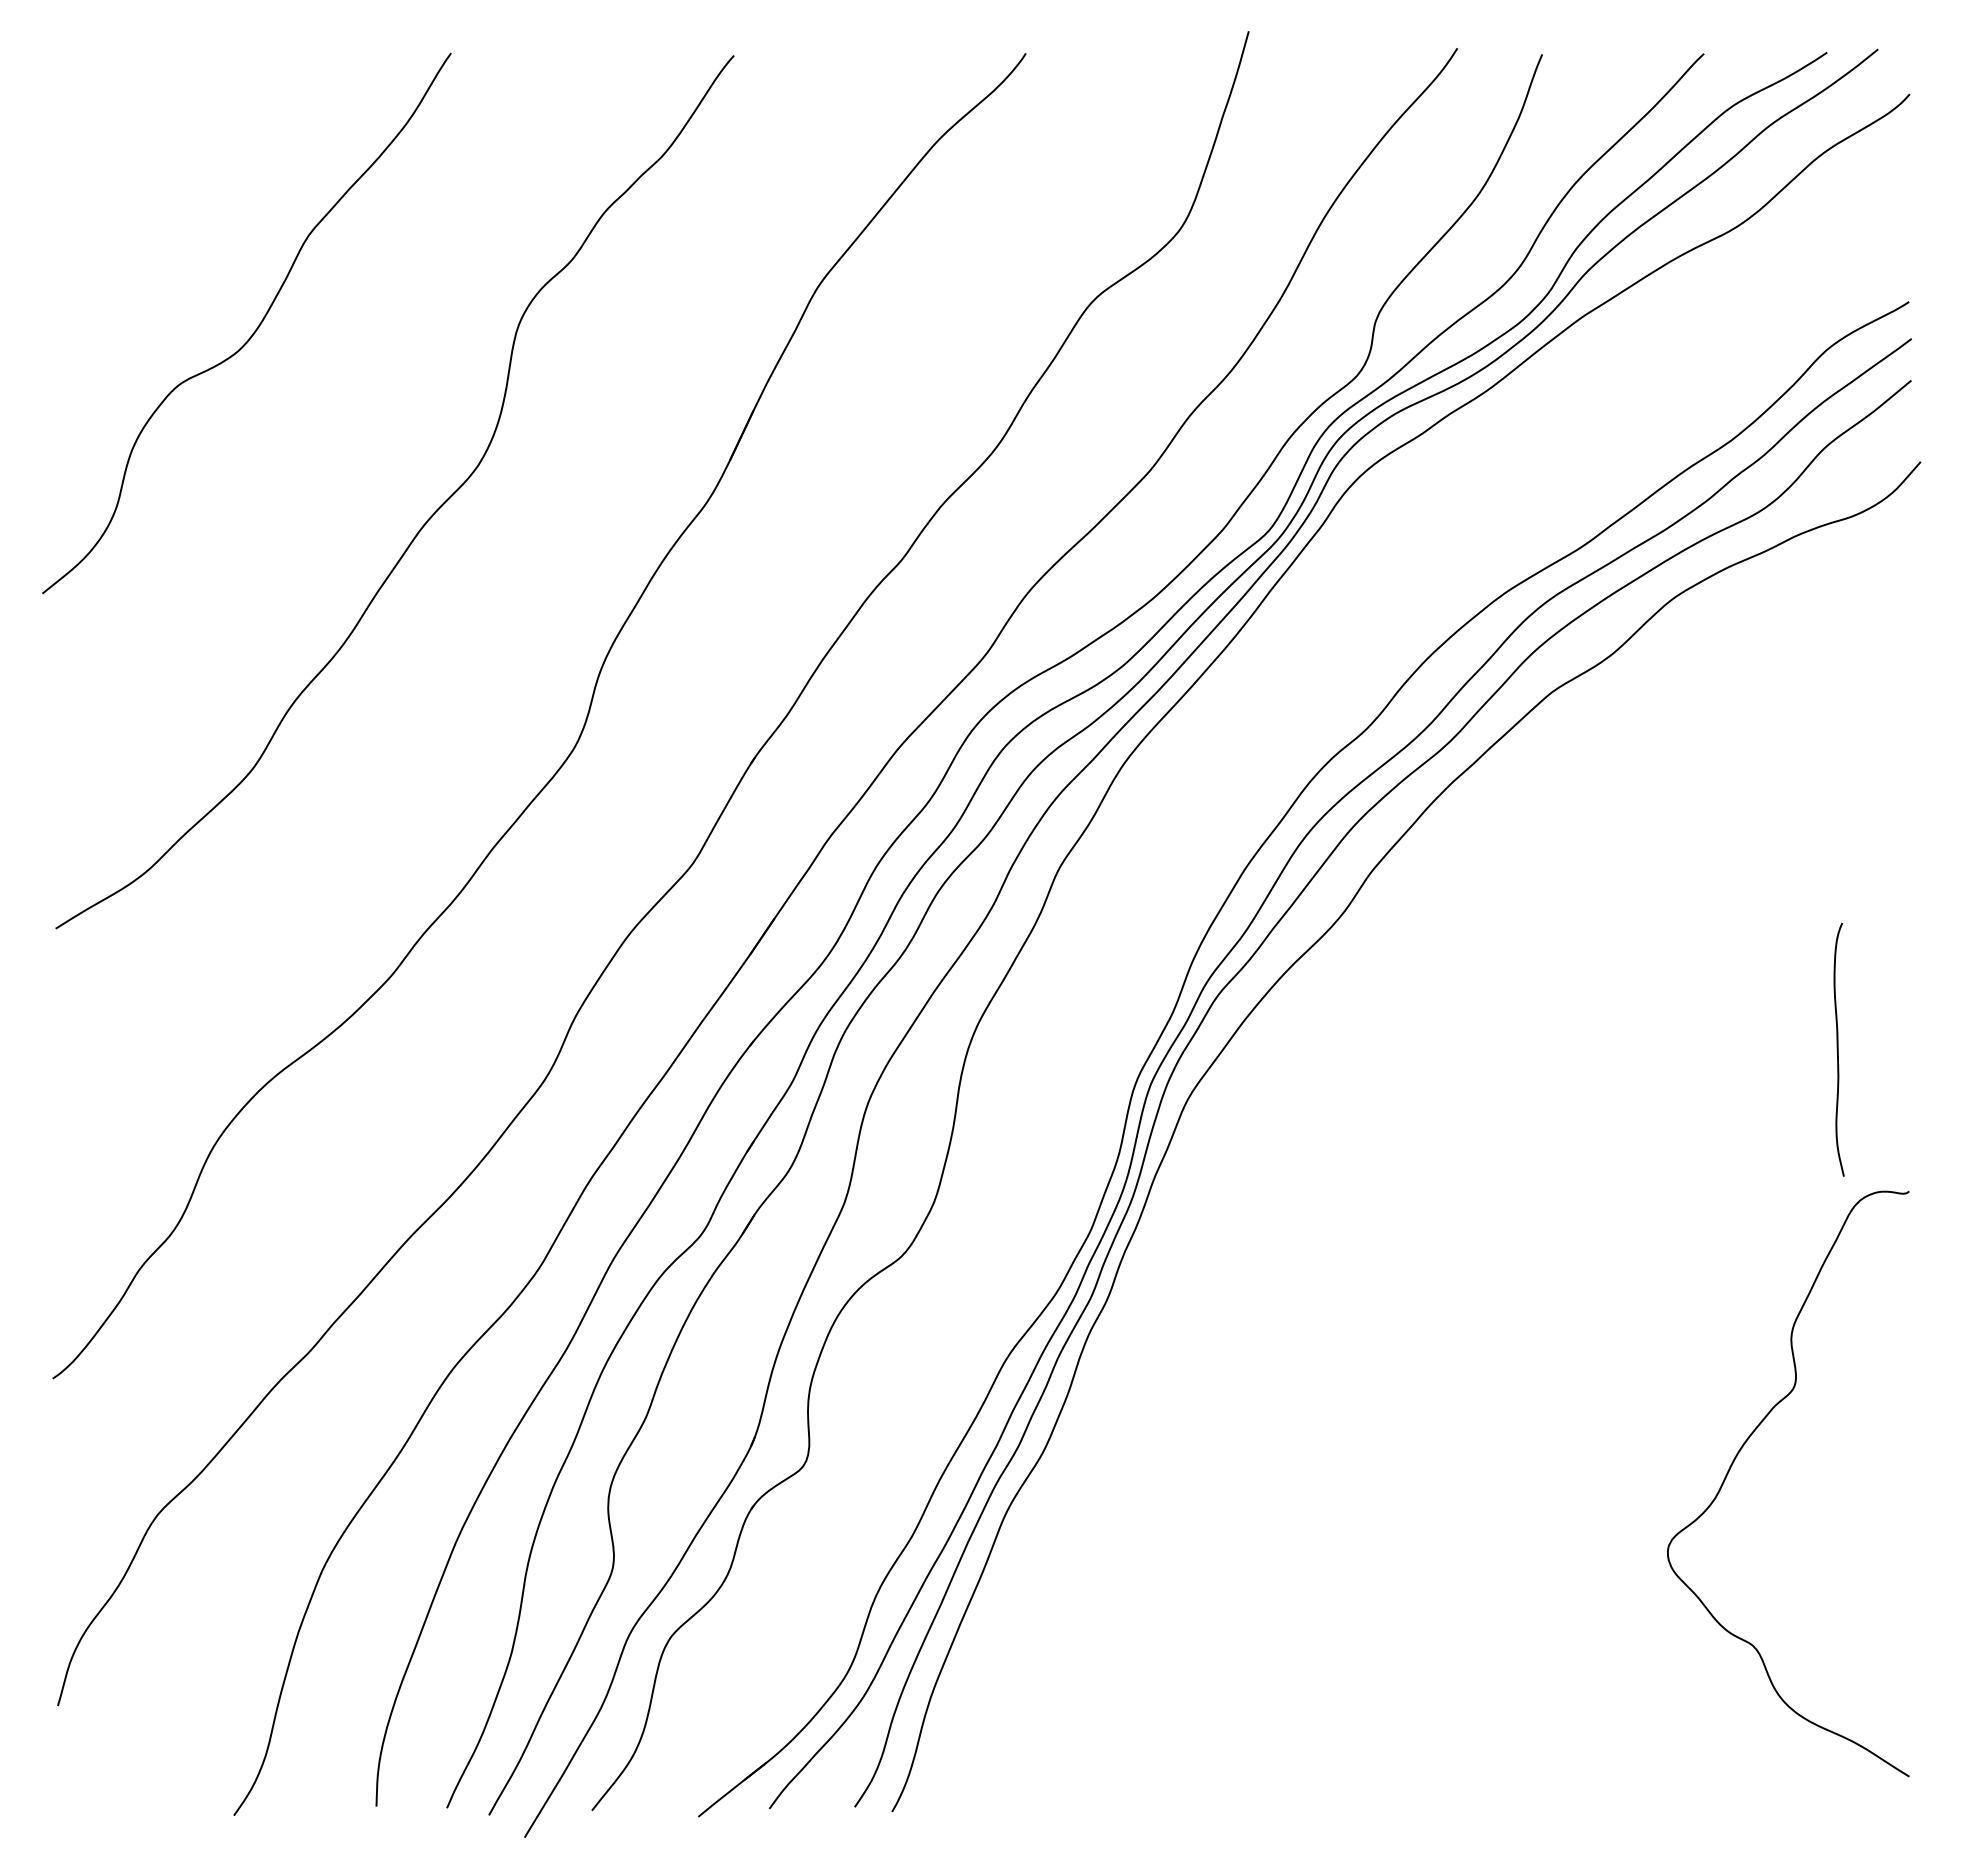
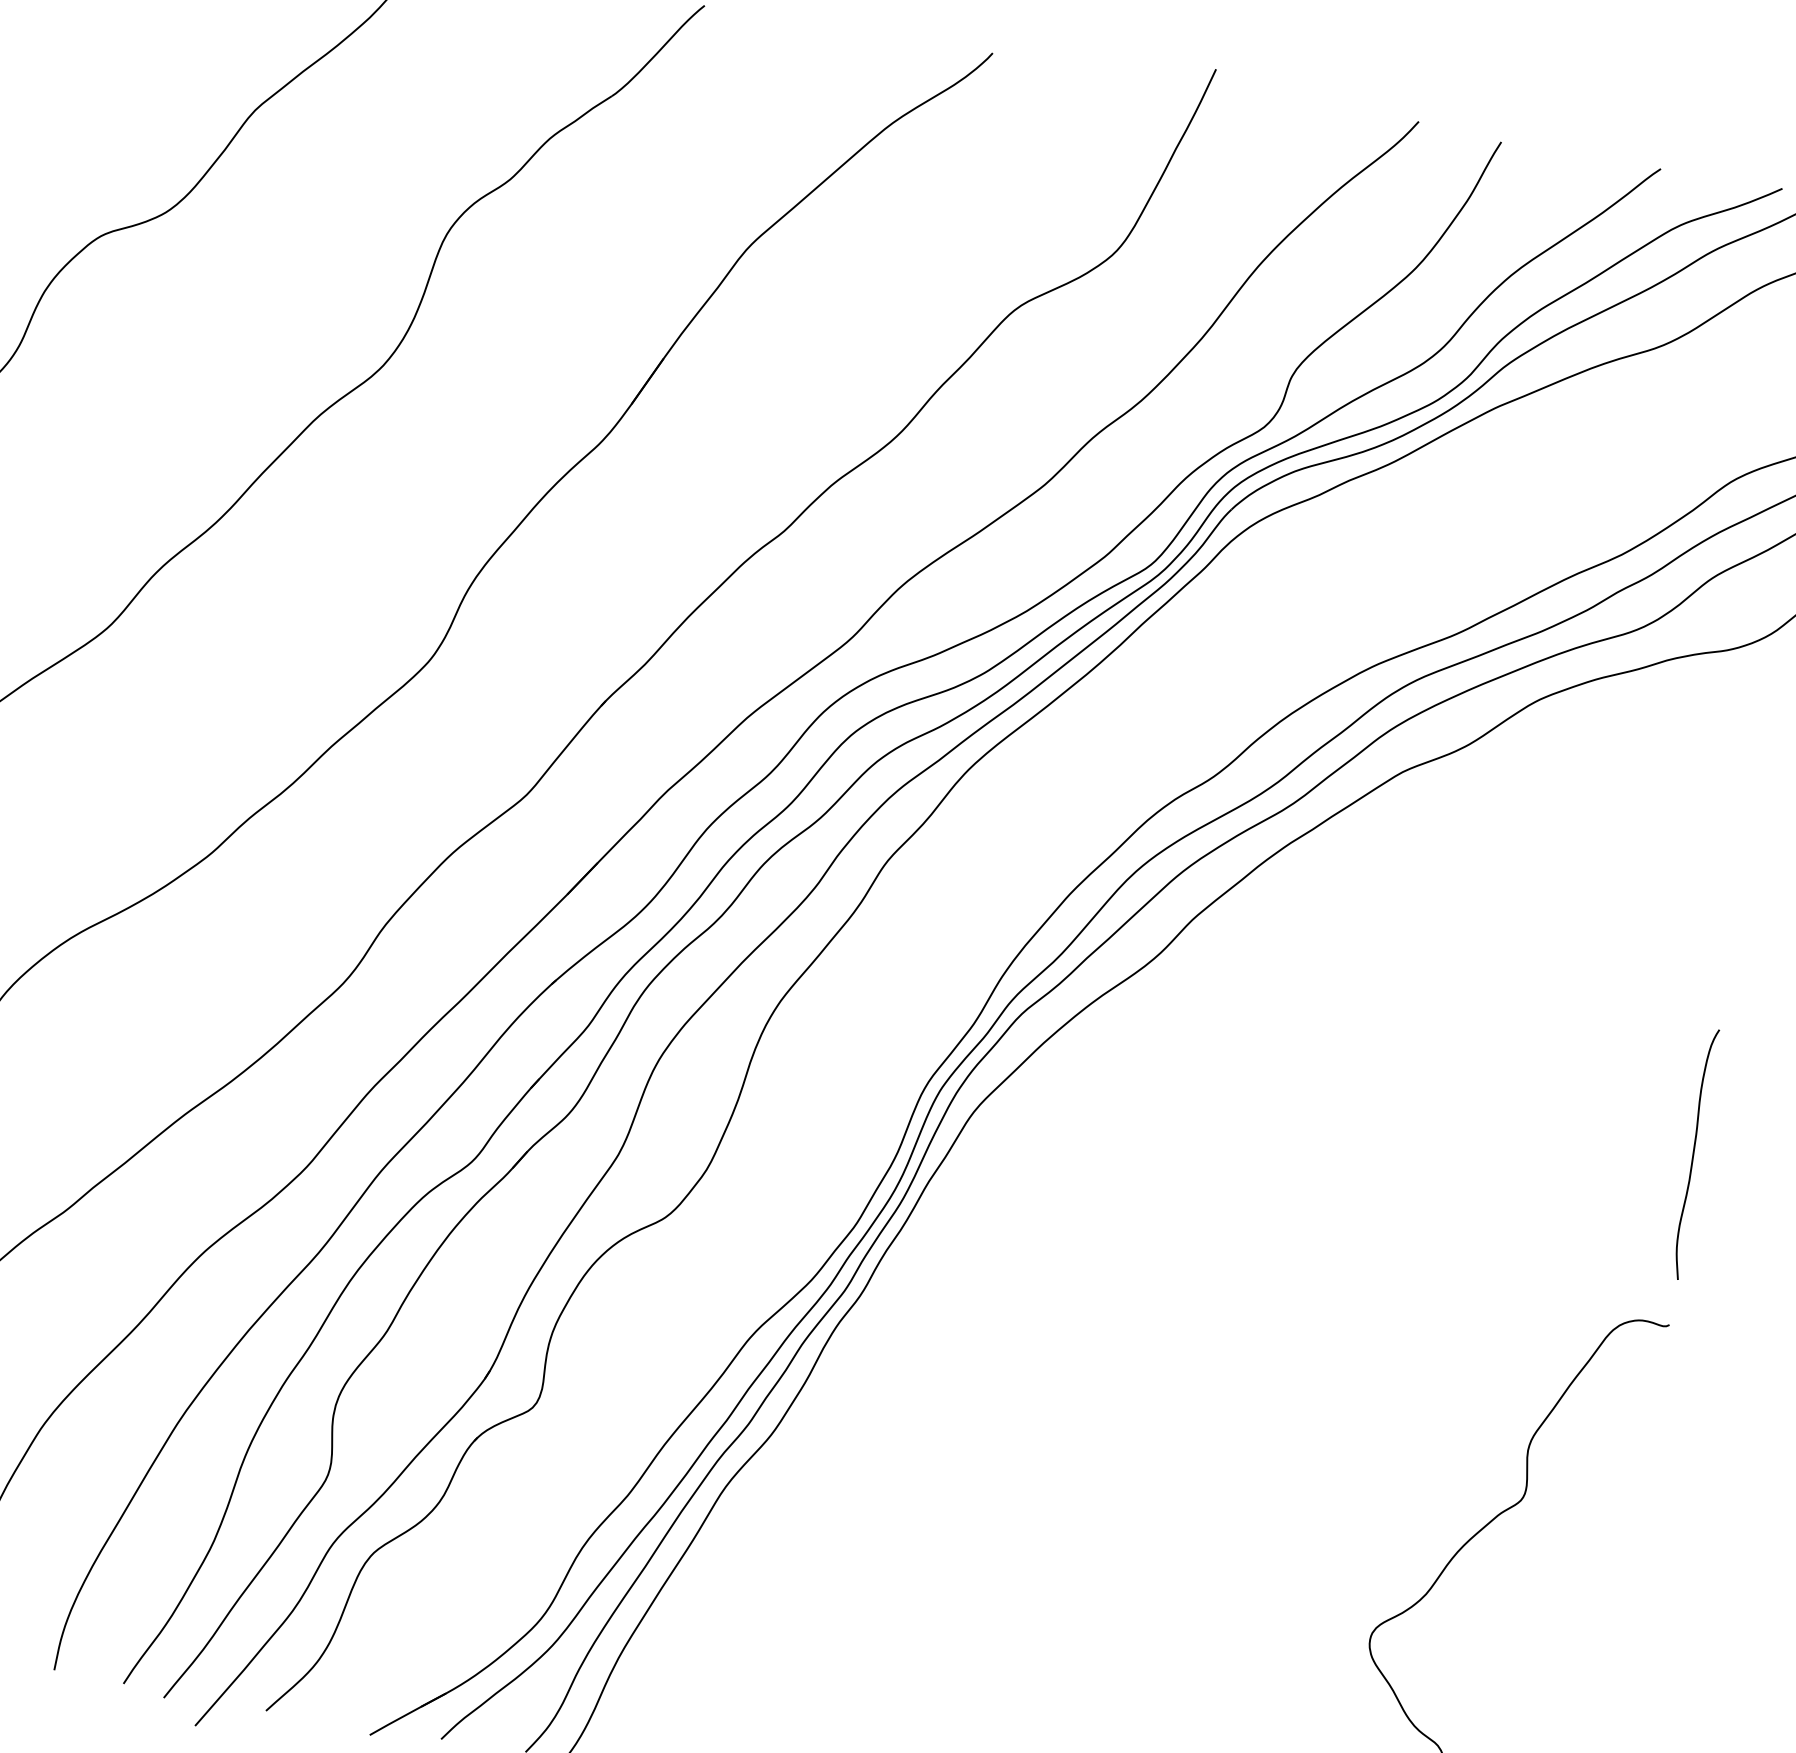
curve: (1838, 1049) -> (1694, 1153), moved

